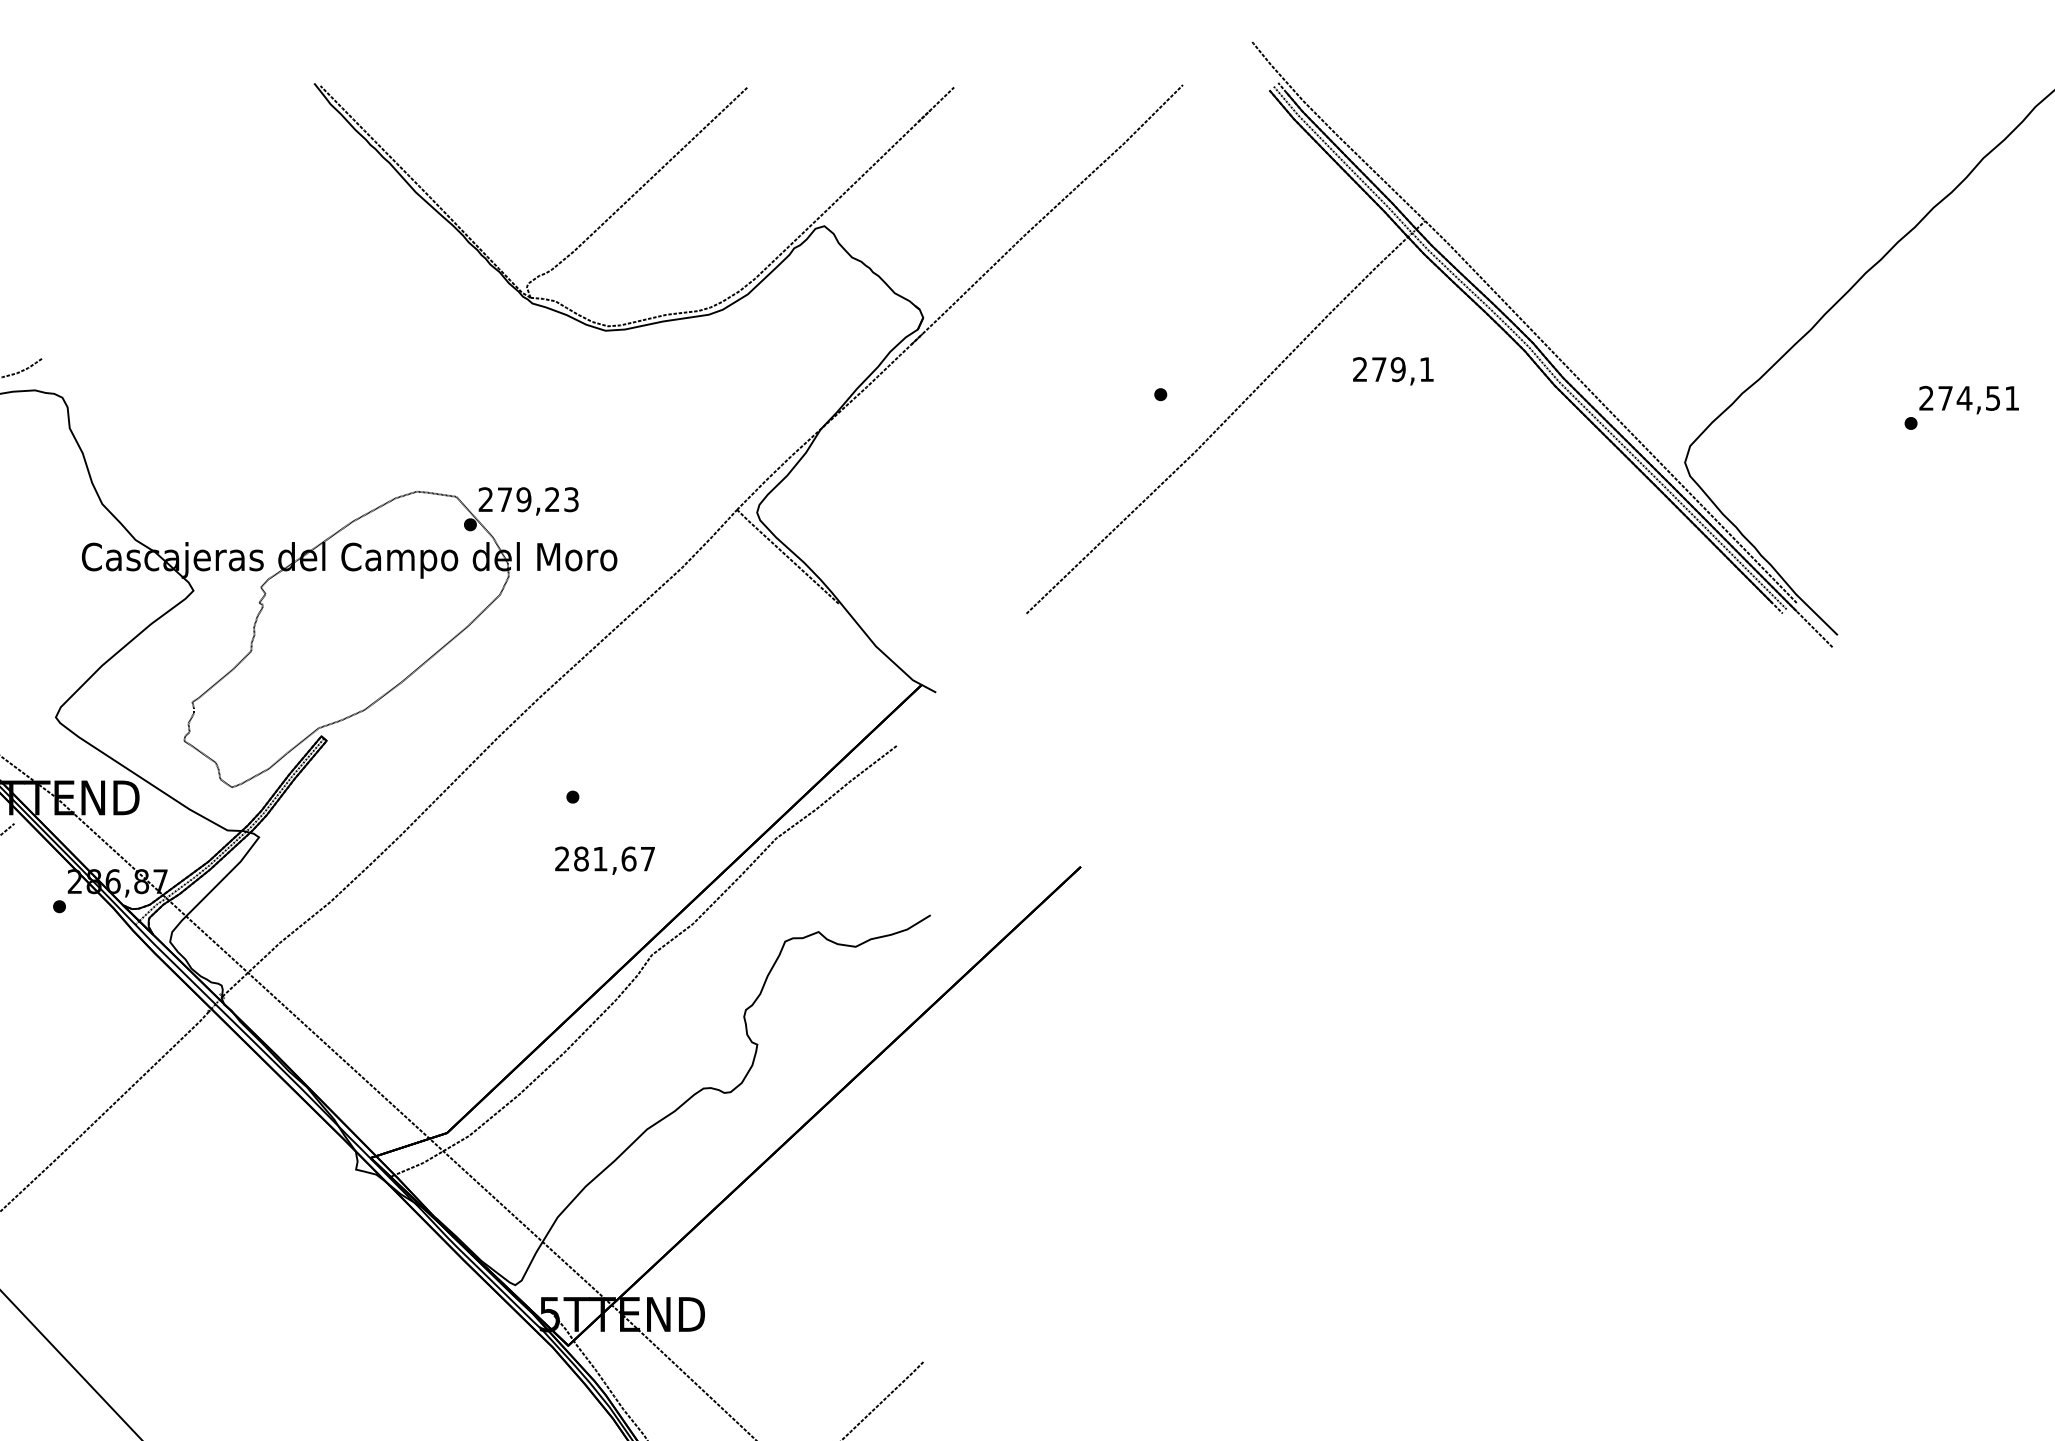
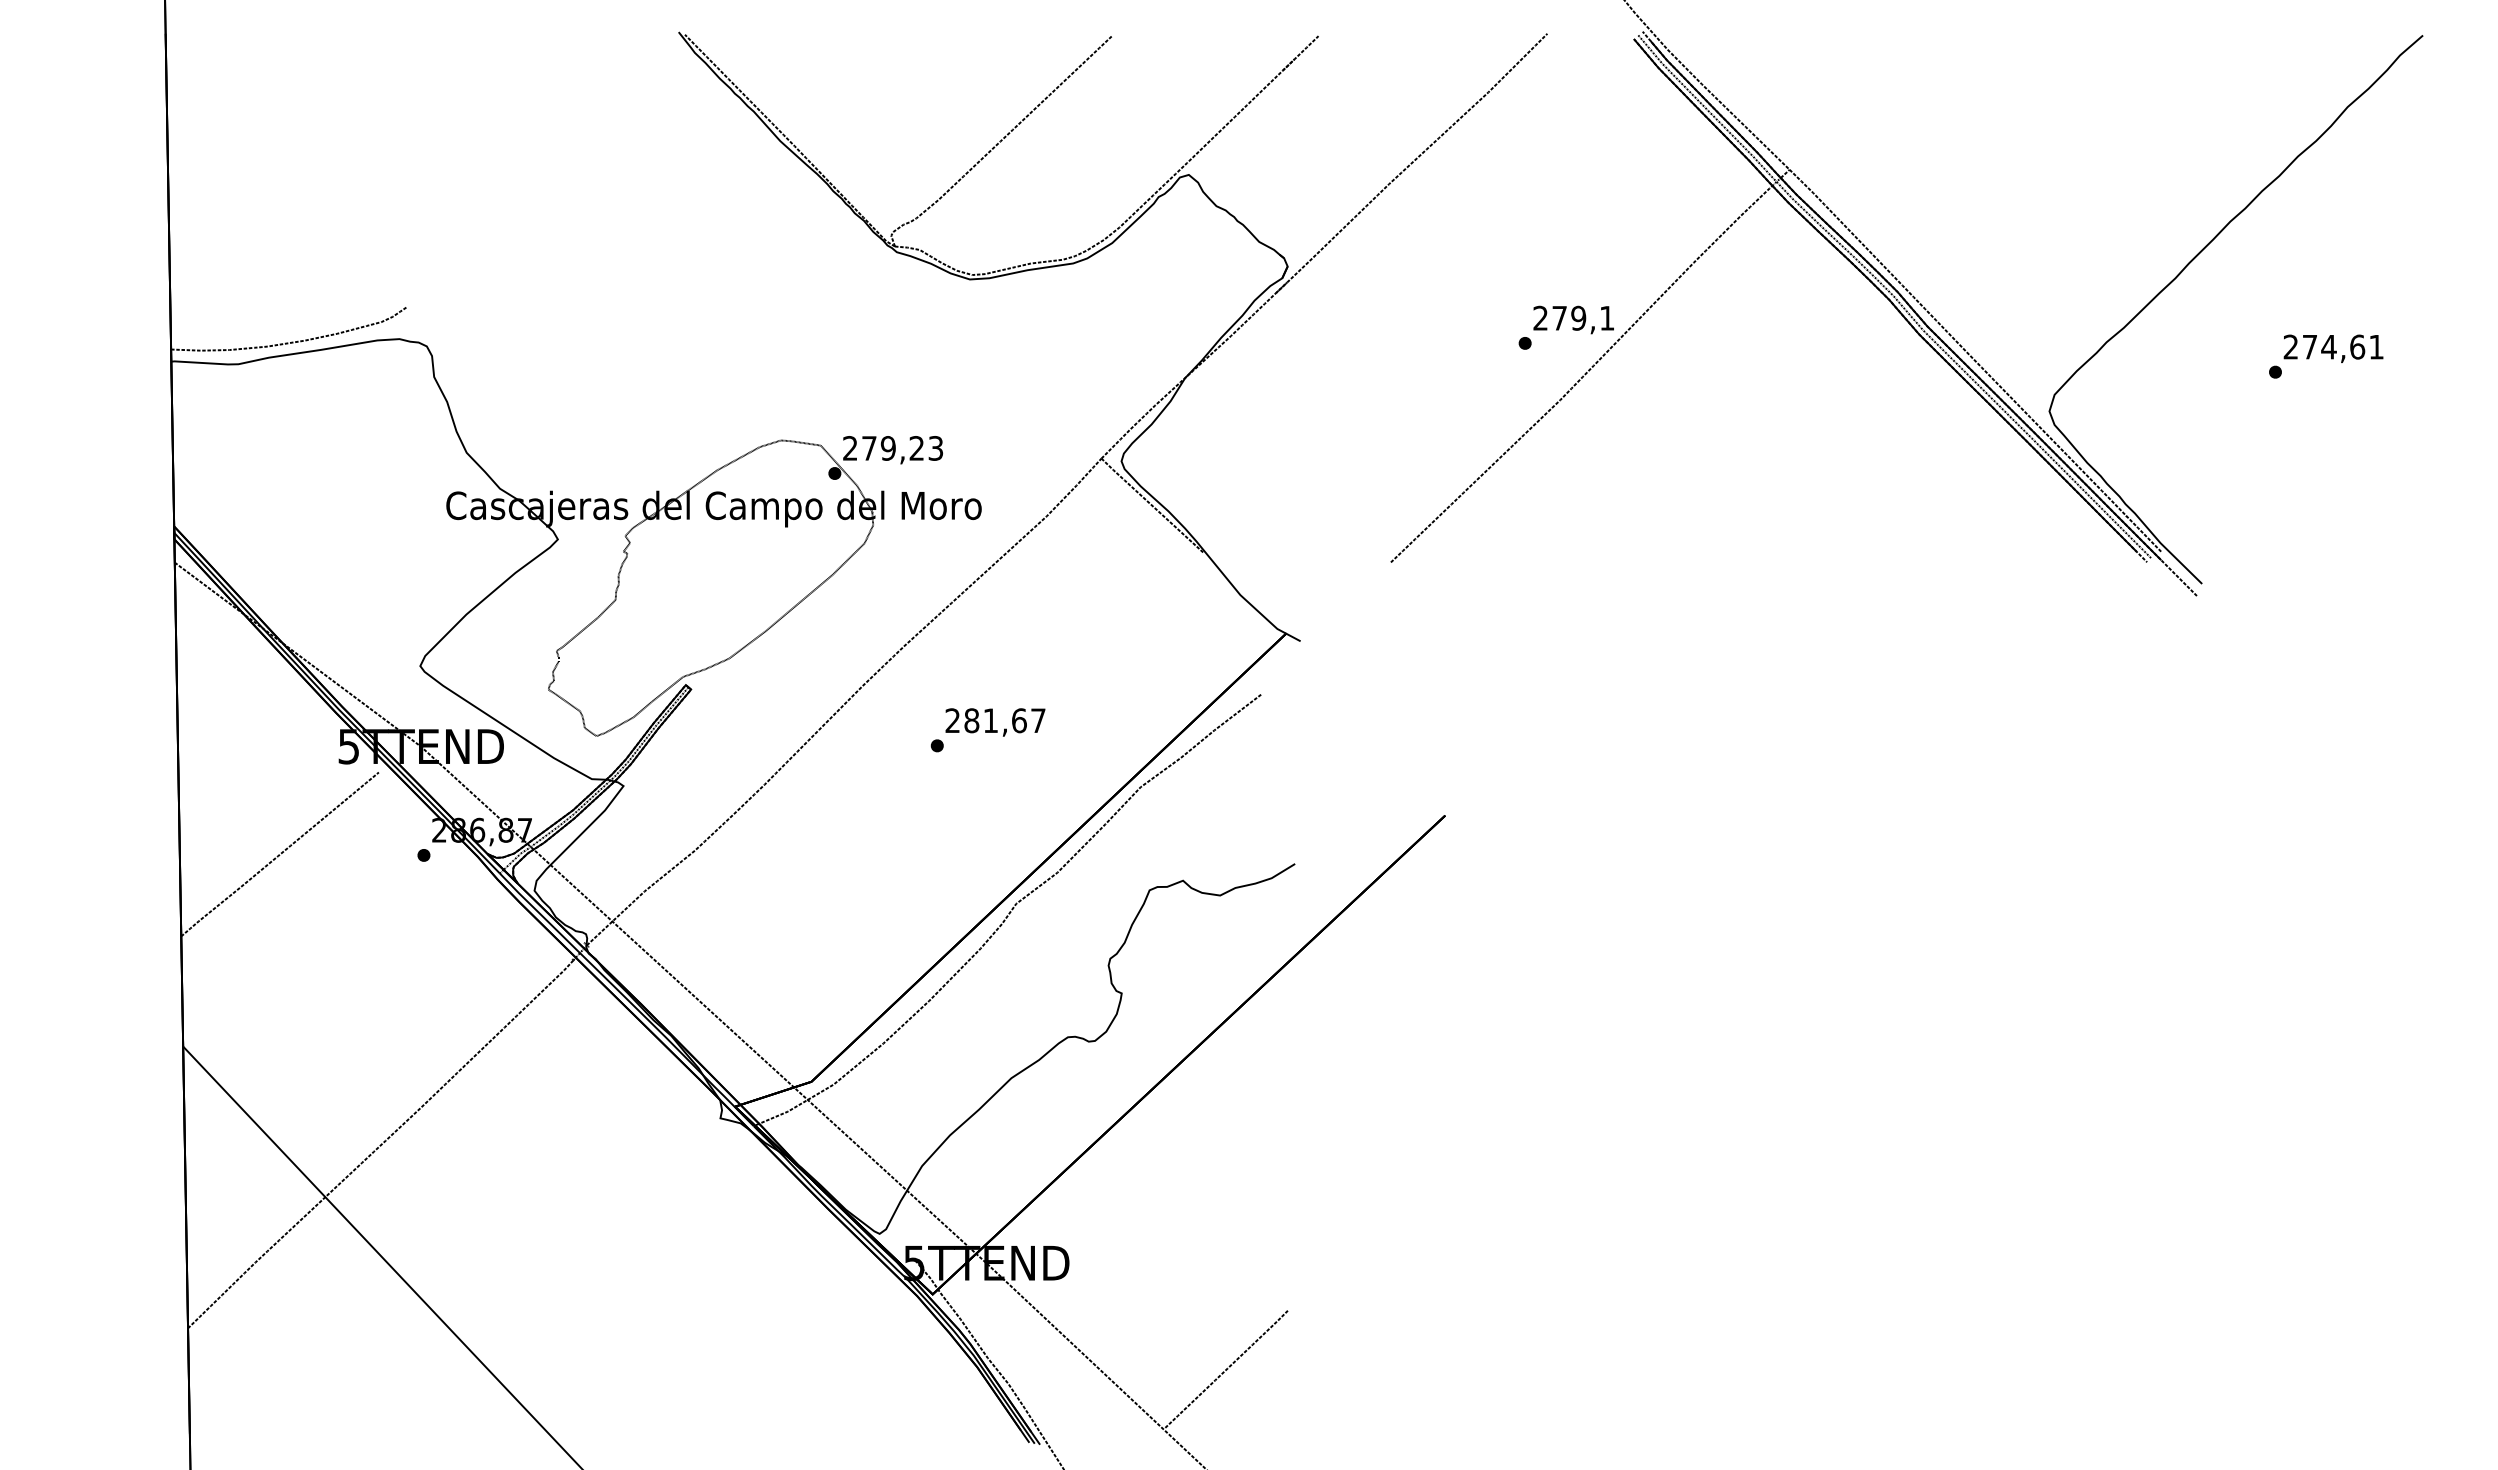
text: (1393, 370) -> (1573, 319), moved
text: (1993, 397) -> (2357, 346), 274,51 -> 274,61
text: (605, 860) -> (995, 722), moved

